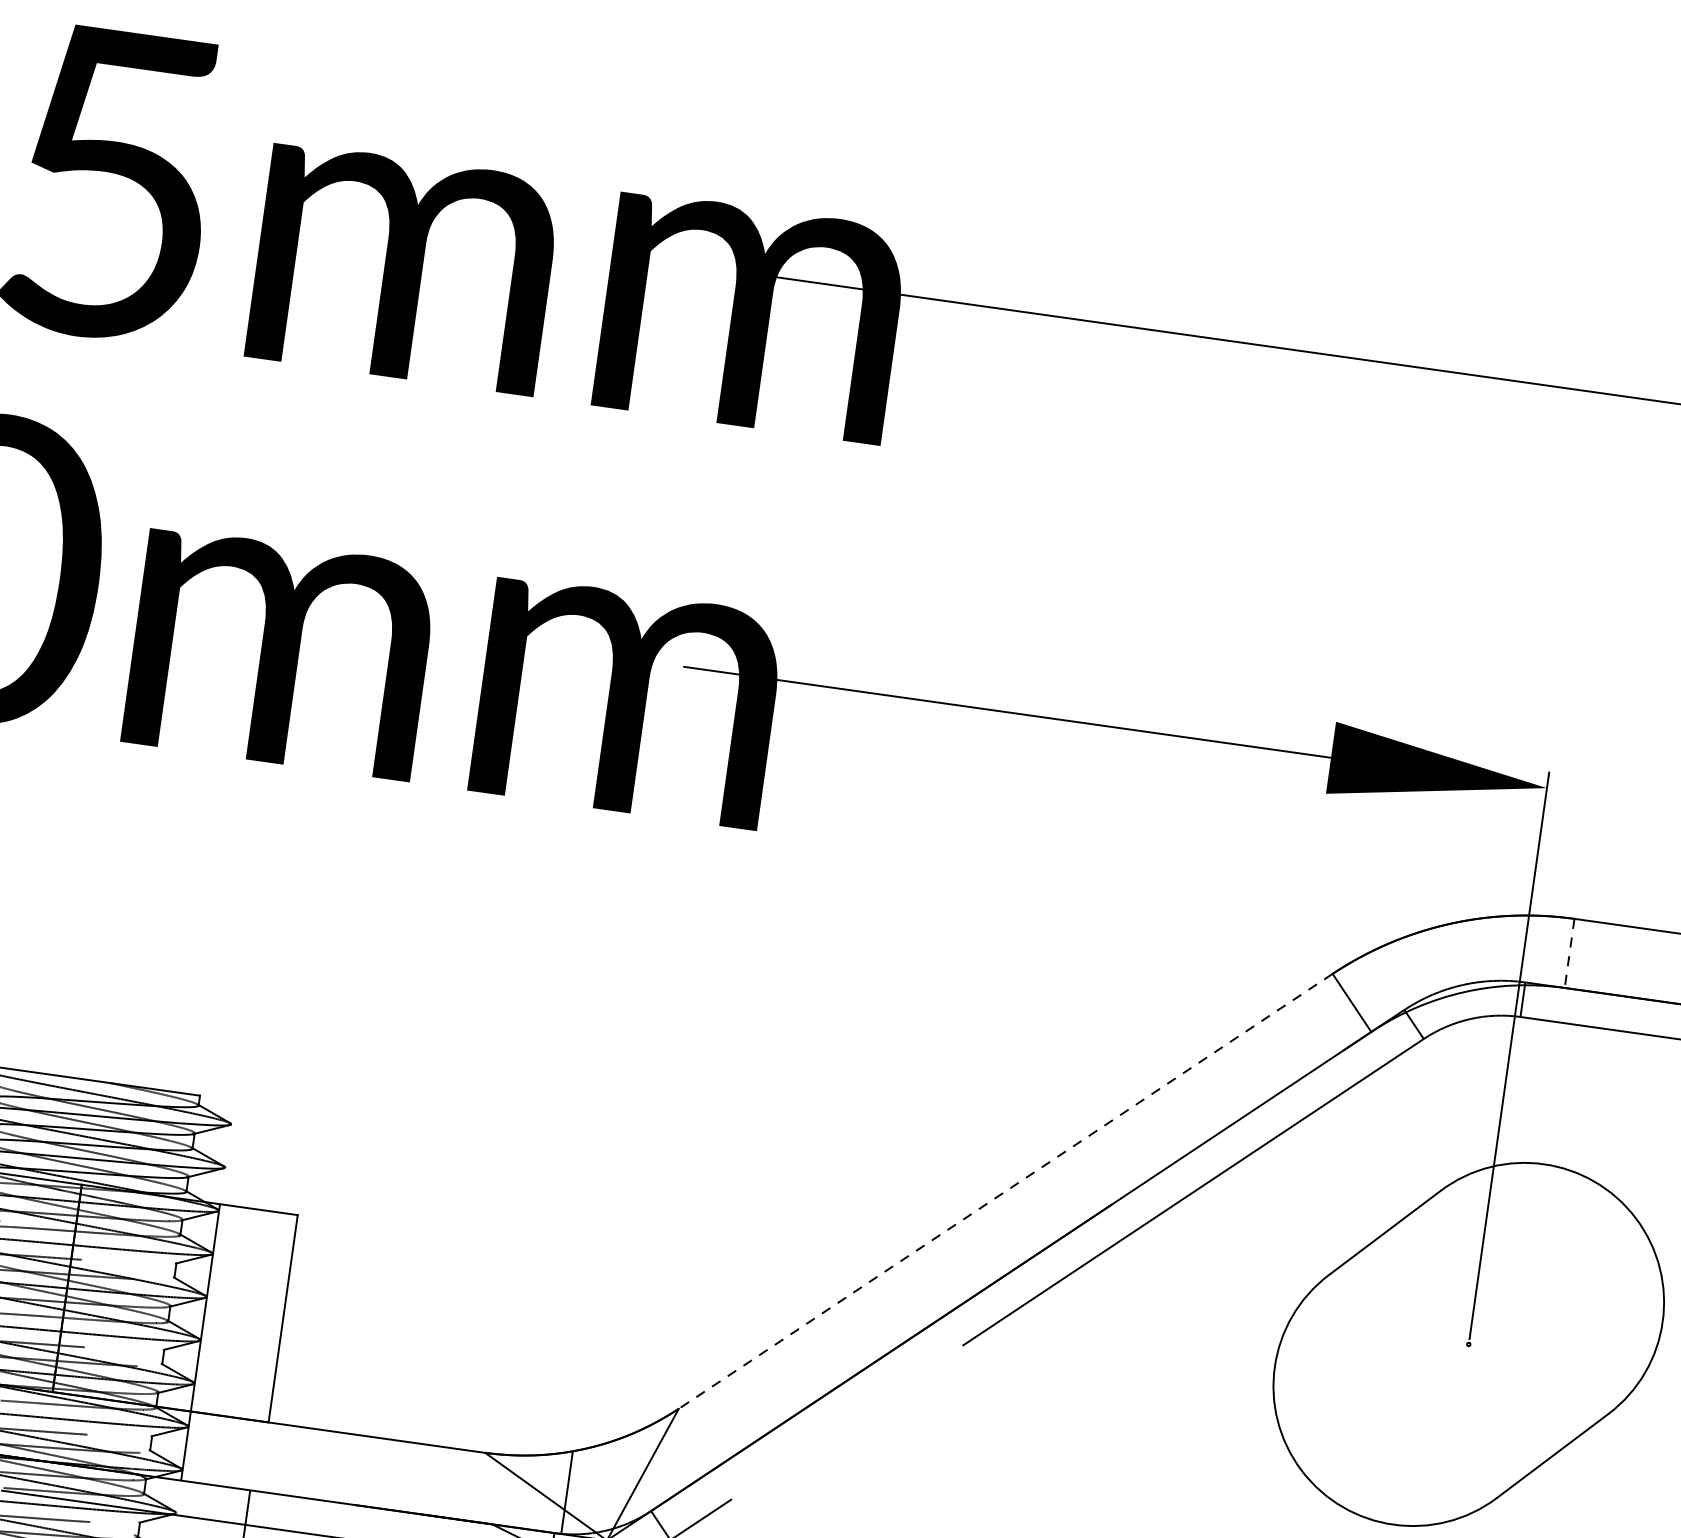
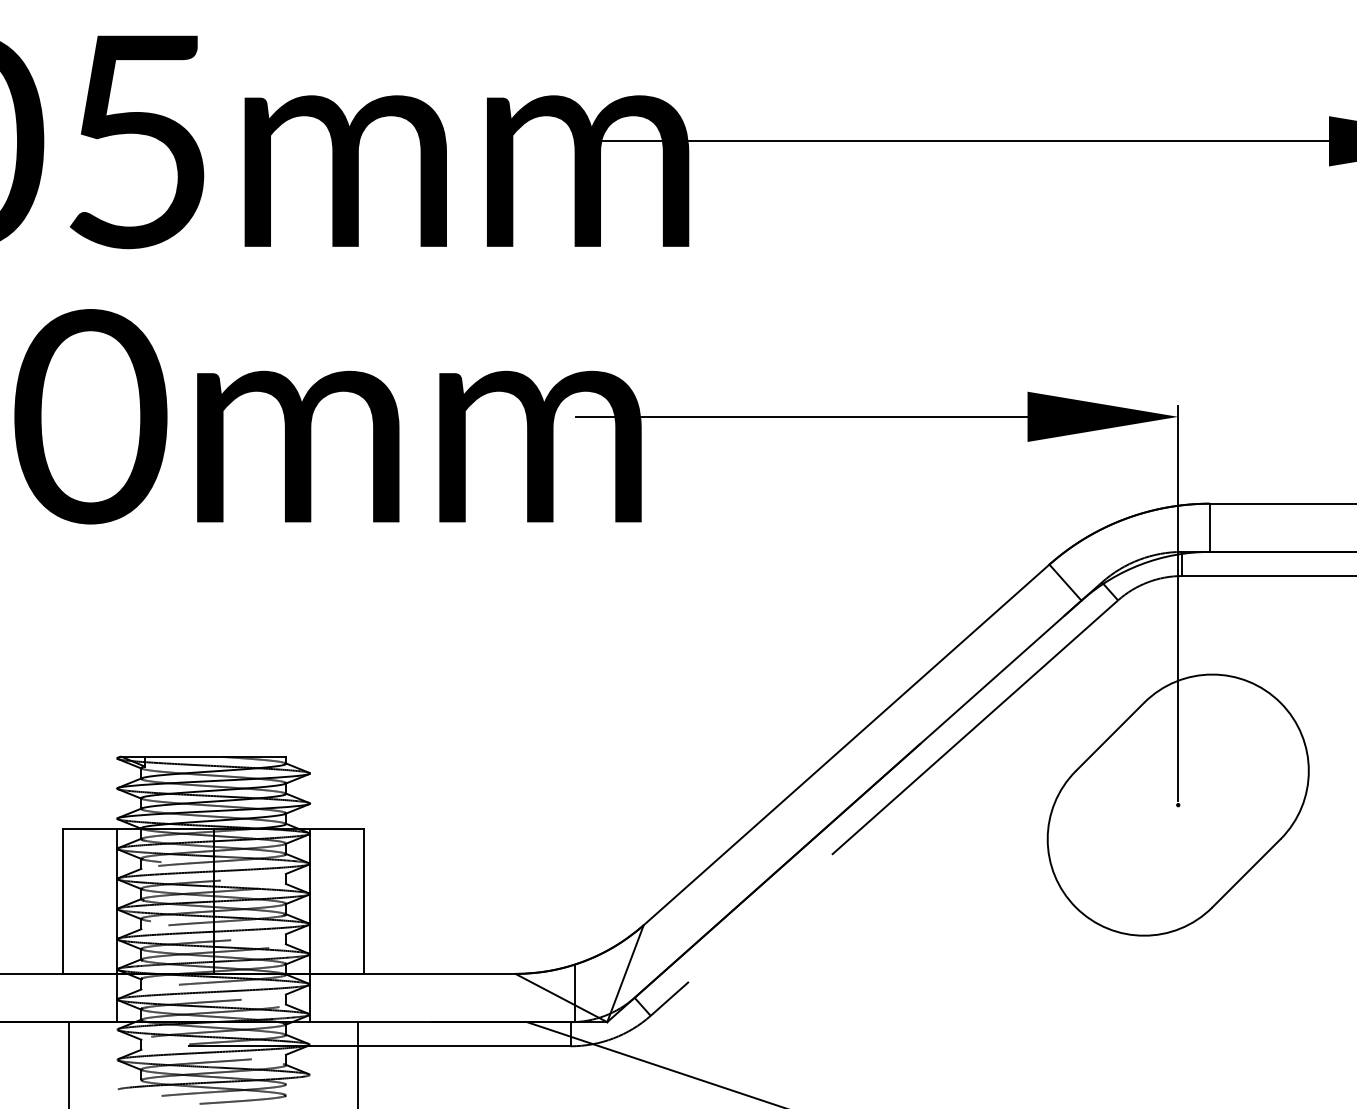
line: (1569, 954) -> (1209, 528), dashed -> solid
line: (1005, 1192) -> (846, 745), dashed -> solid

